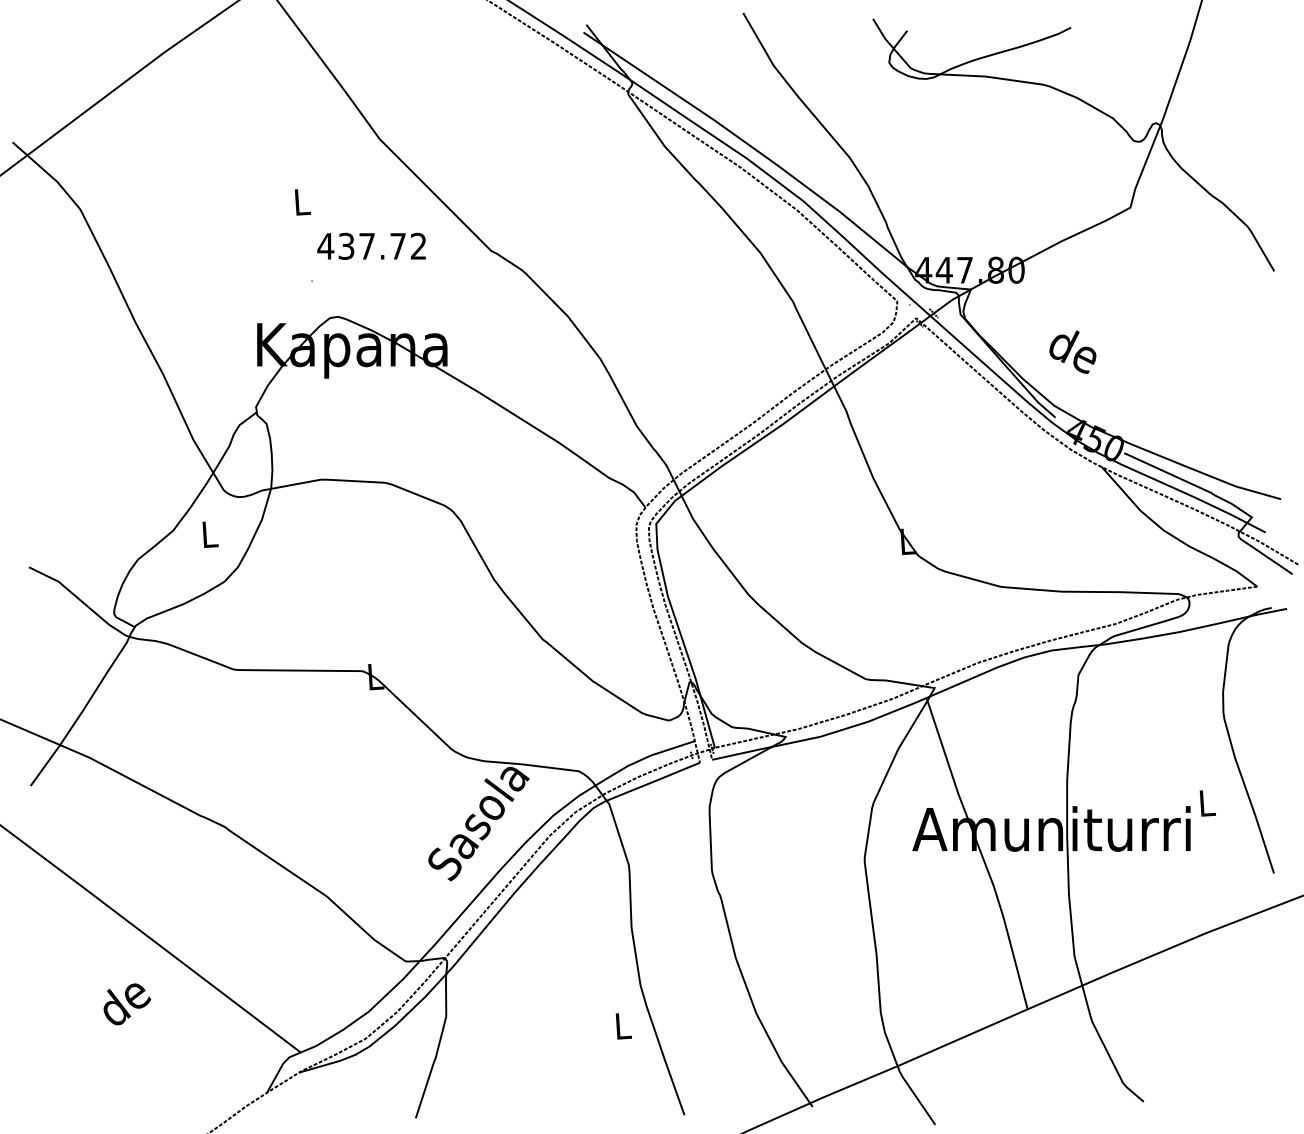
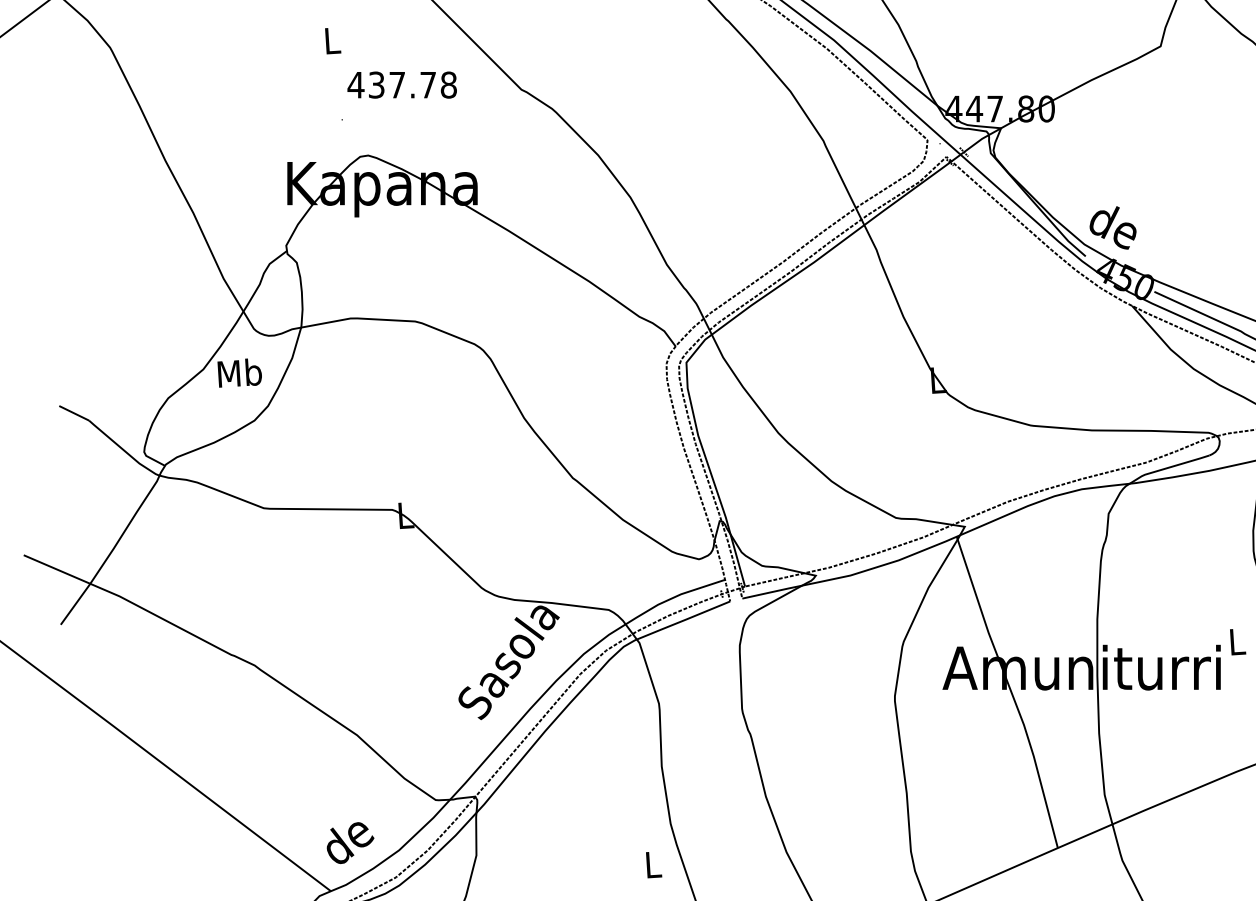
text: (418, 245) -> (448, 84), 437.72 -> 437.78
text: (1072, 351) -> (1112, 227), moved
text: (209, 533) -> (239, 372), L -> Mb
text: (127, 1004) -> (350, 843), moved

